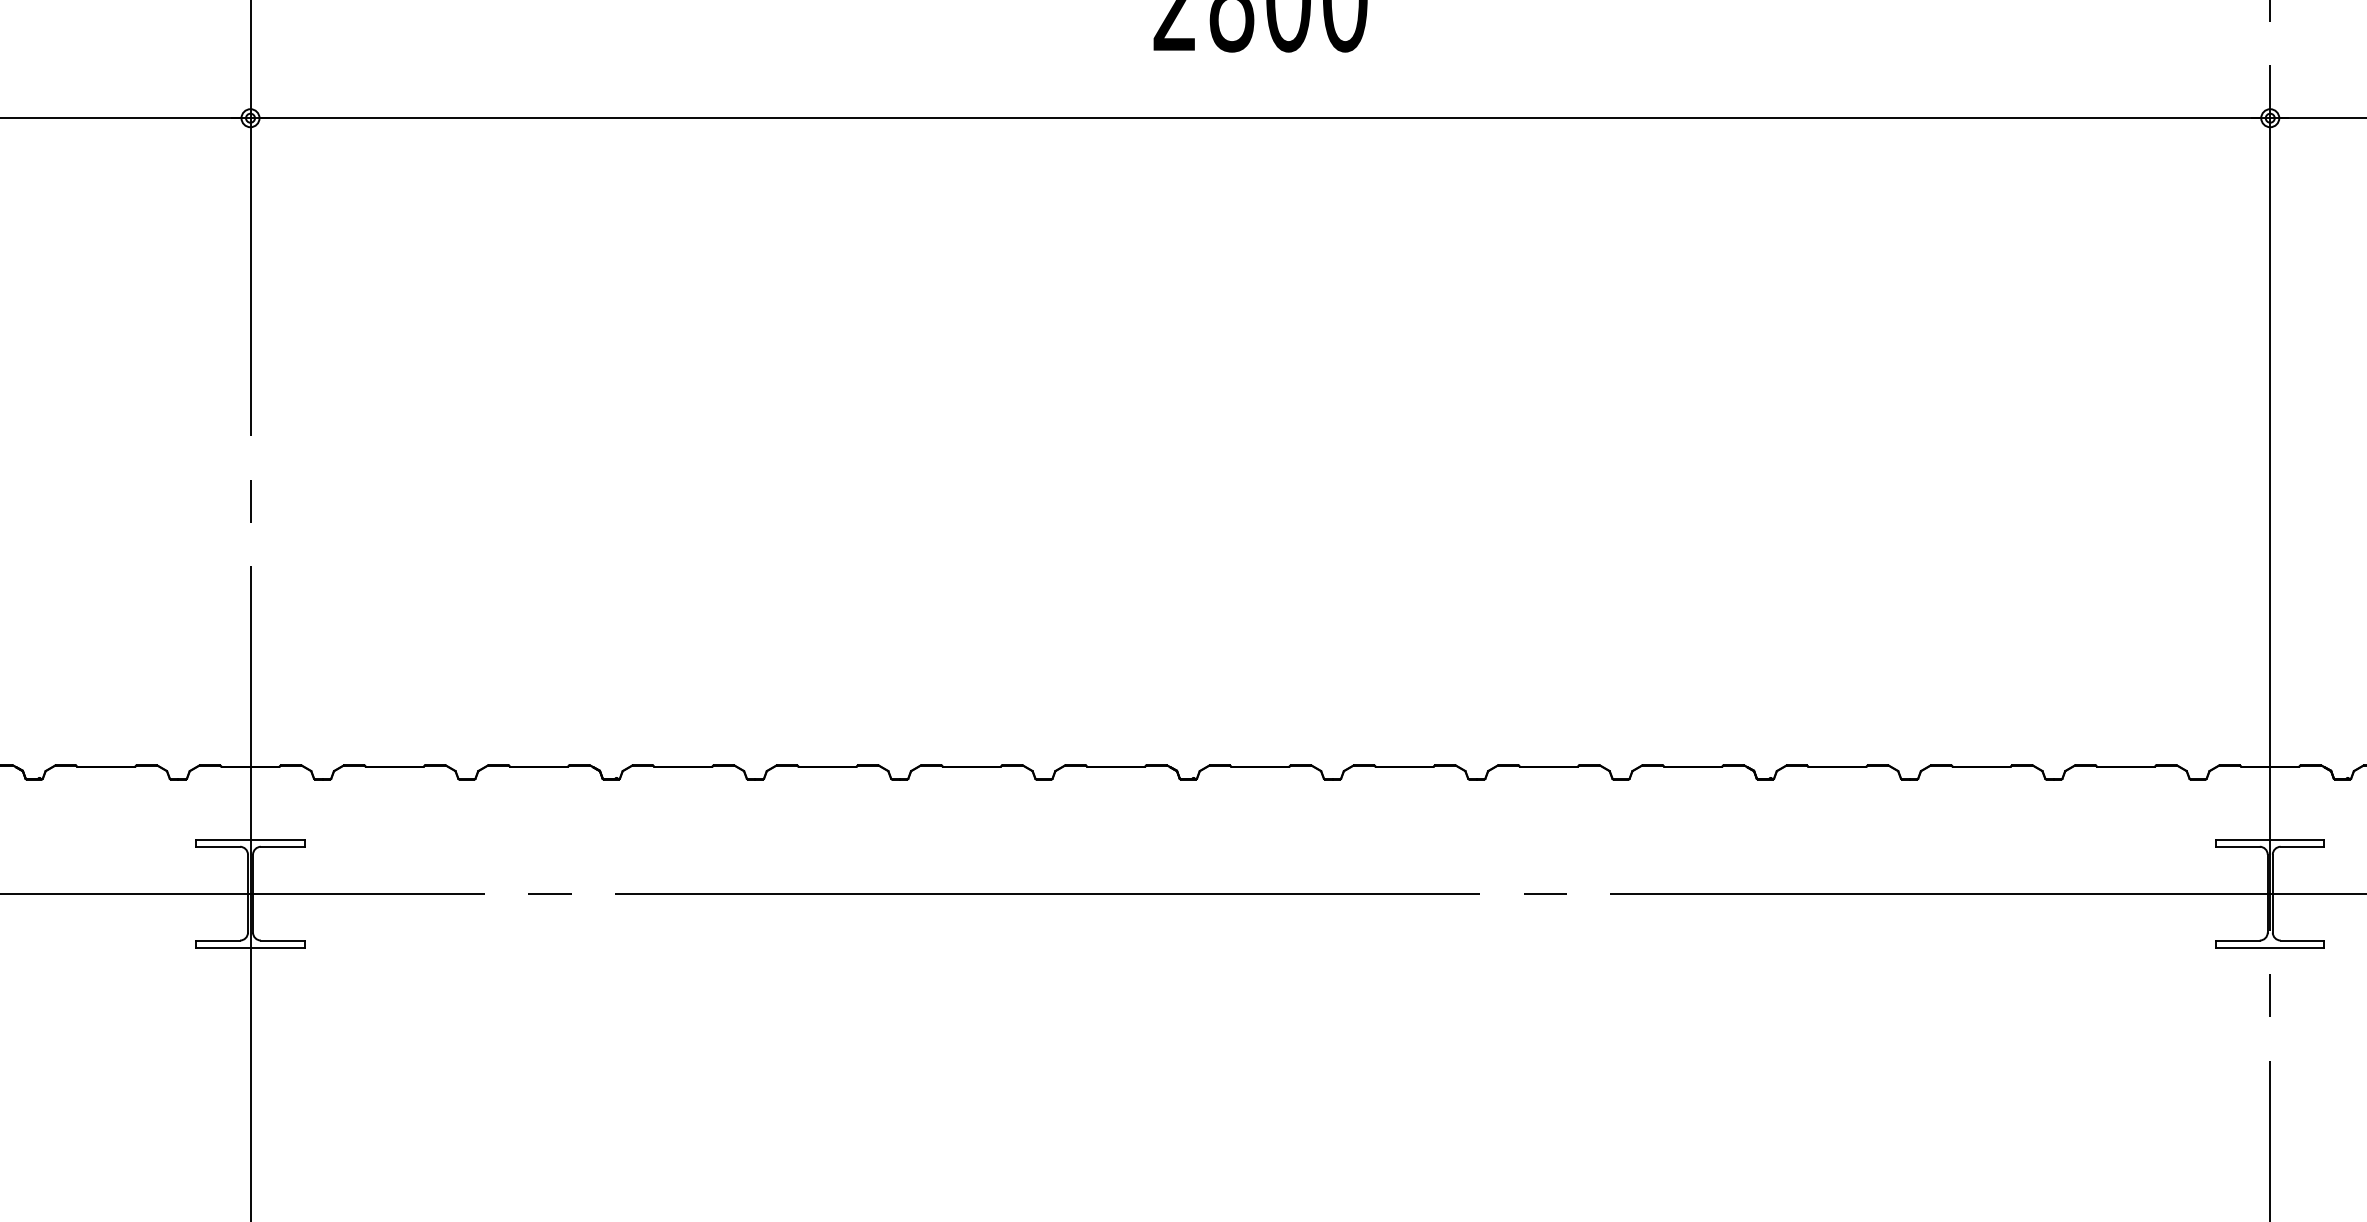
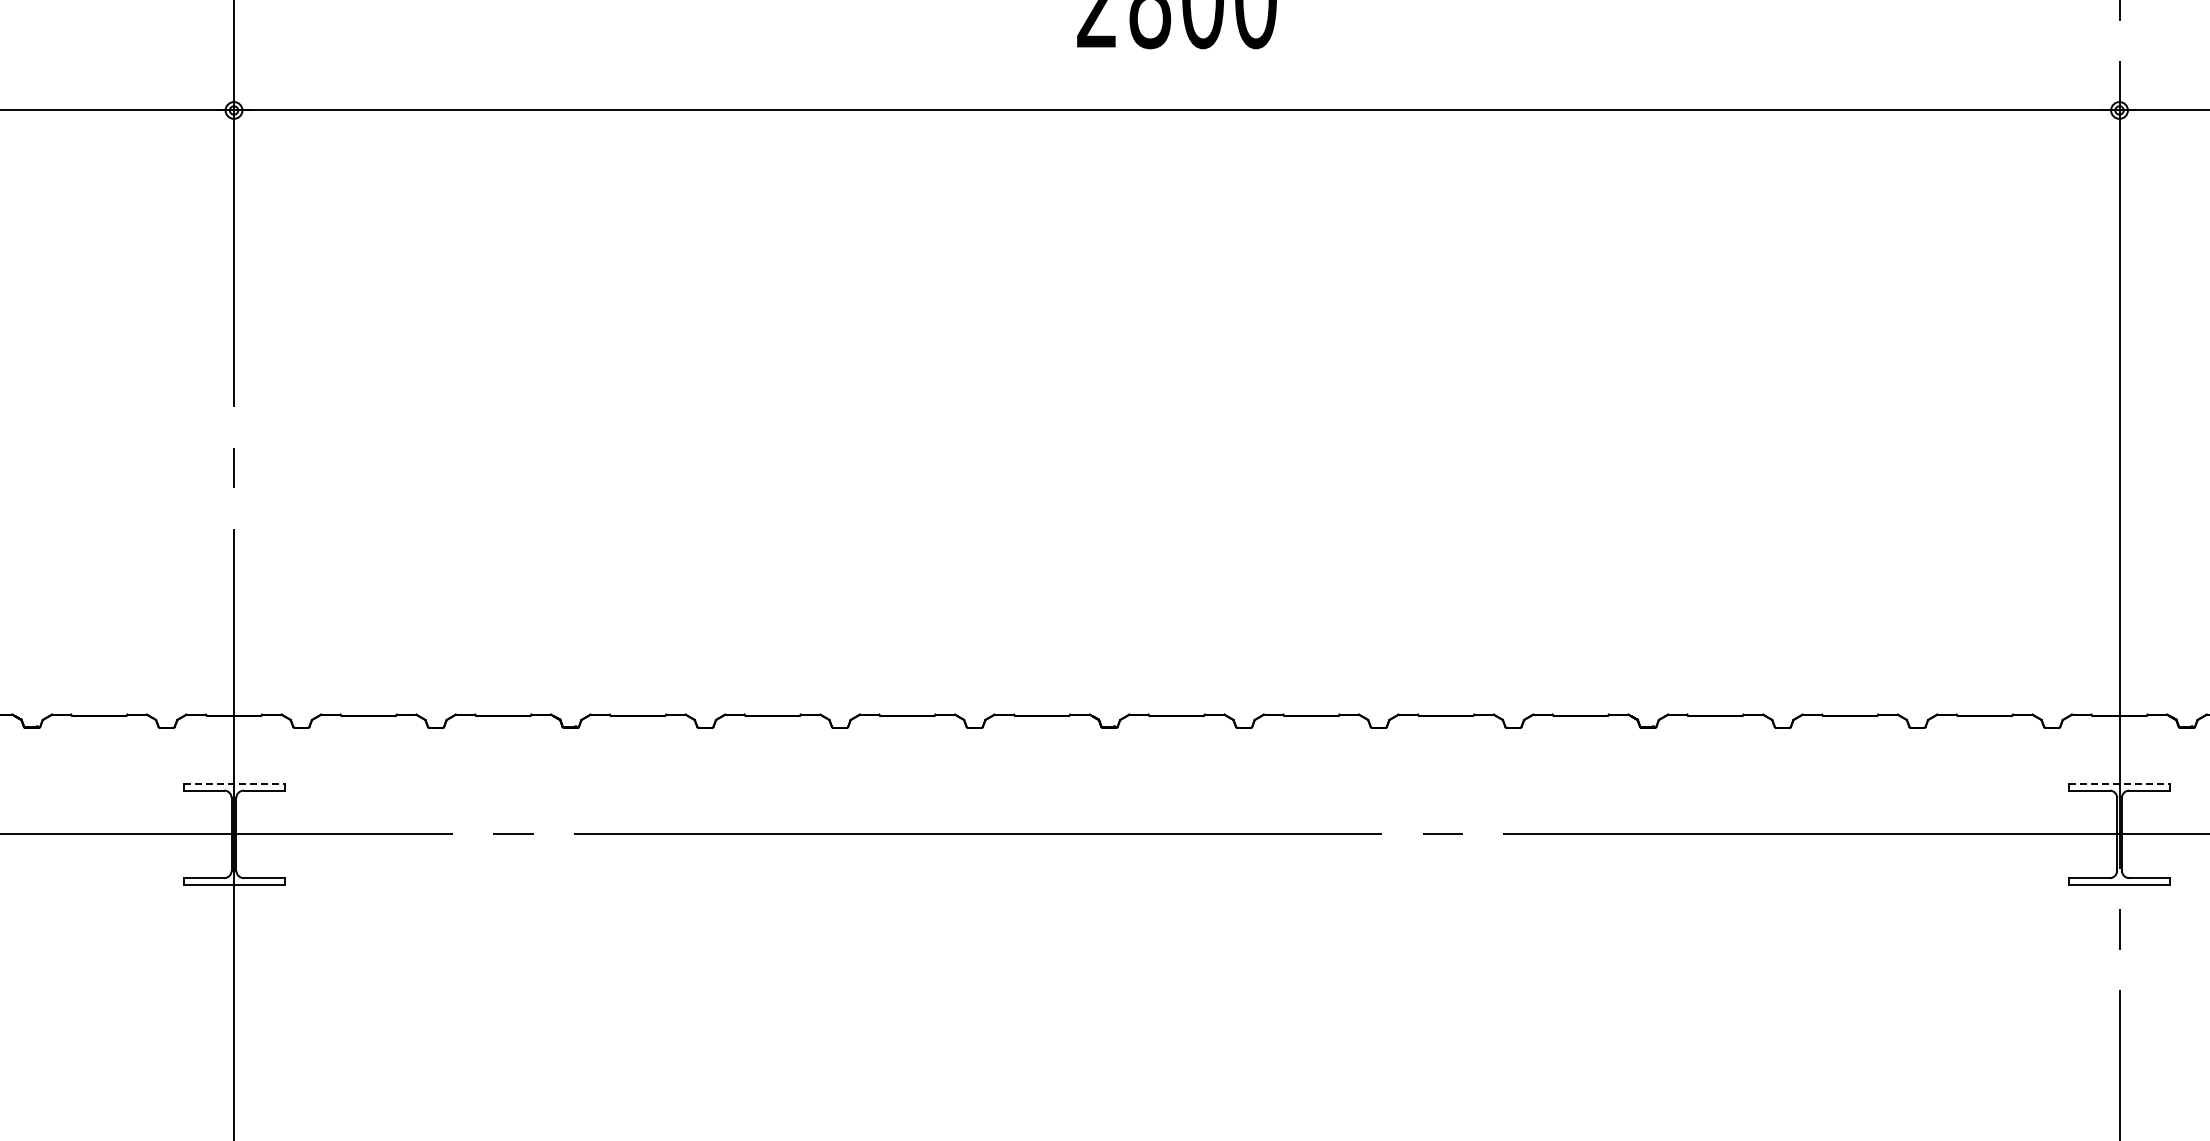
line: (251, 839) -> (234, 783), solid -> dashed
line: (2270, 839) -> (2119, 783), solid -> dashed

